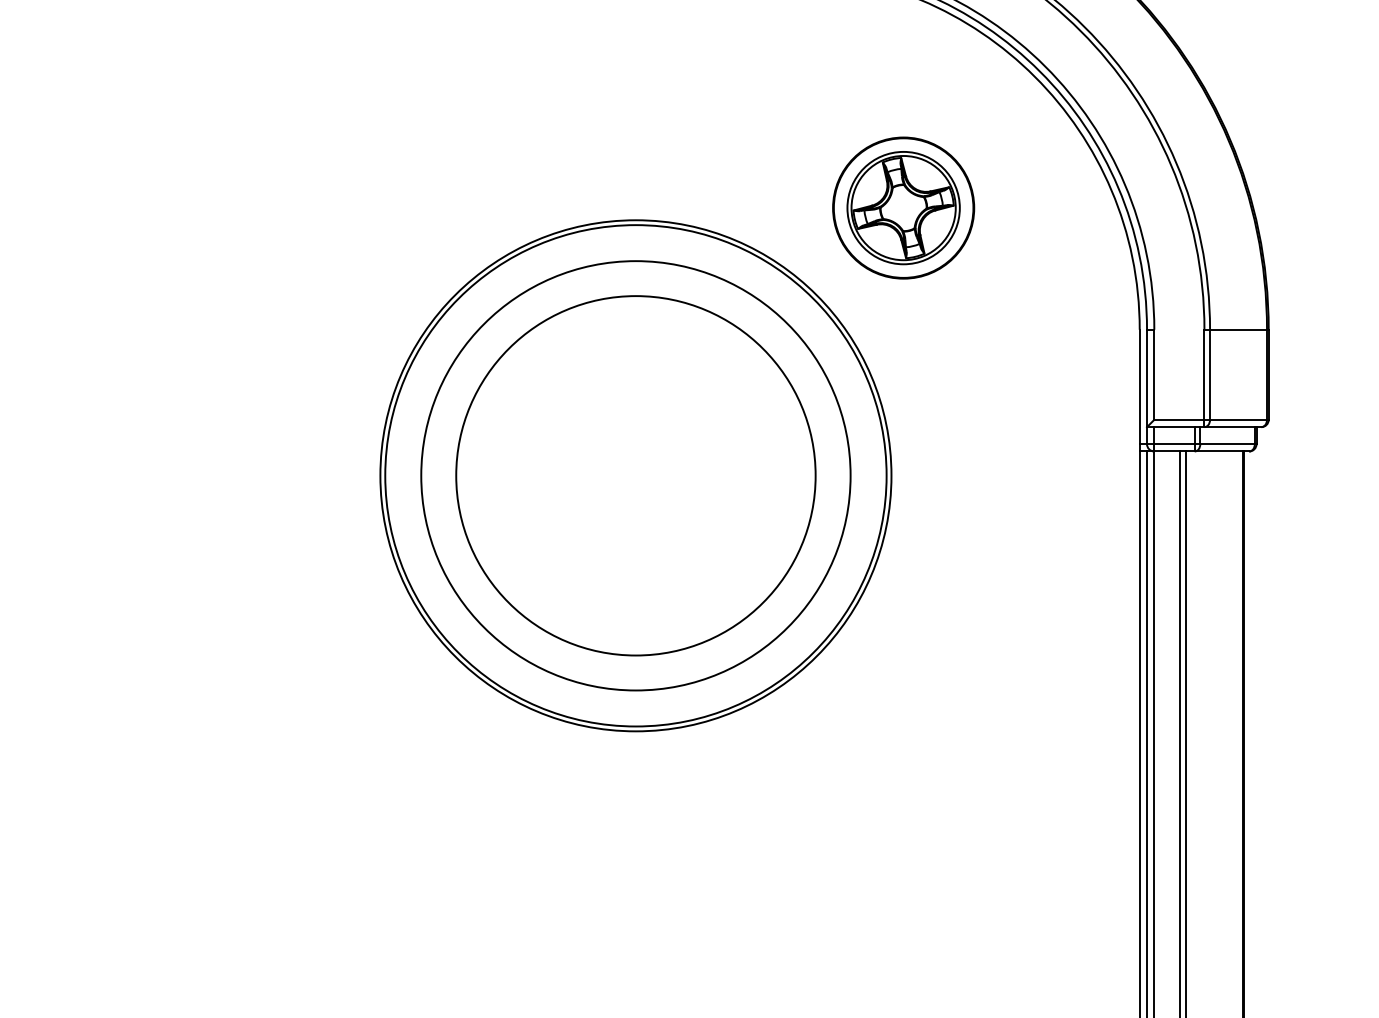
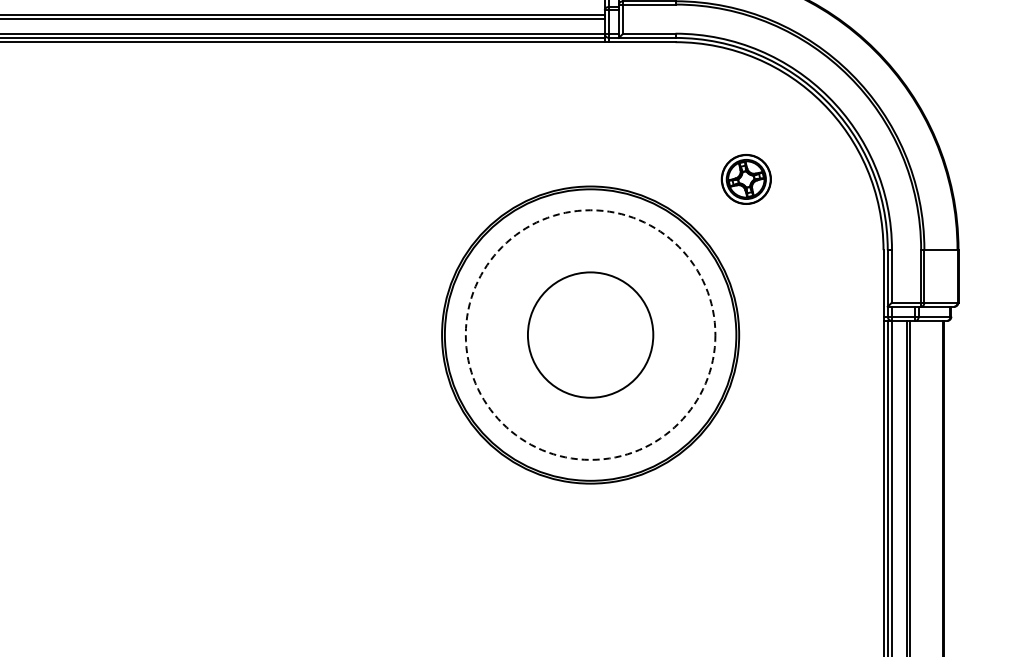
part: (904, 208) -> (746, 179), size x0.6
circle: (635, 474) -> (590, 334), size x0.6
circle: (635, 474) -> (590, 334), solid -> dashed

